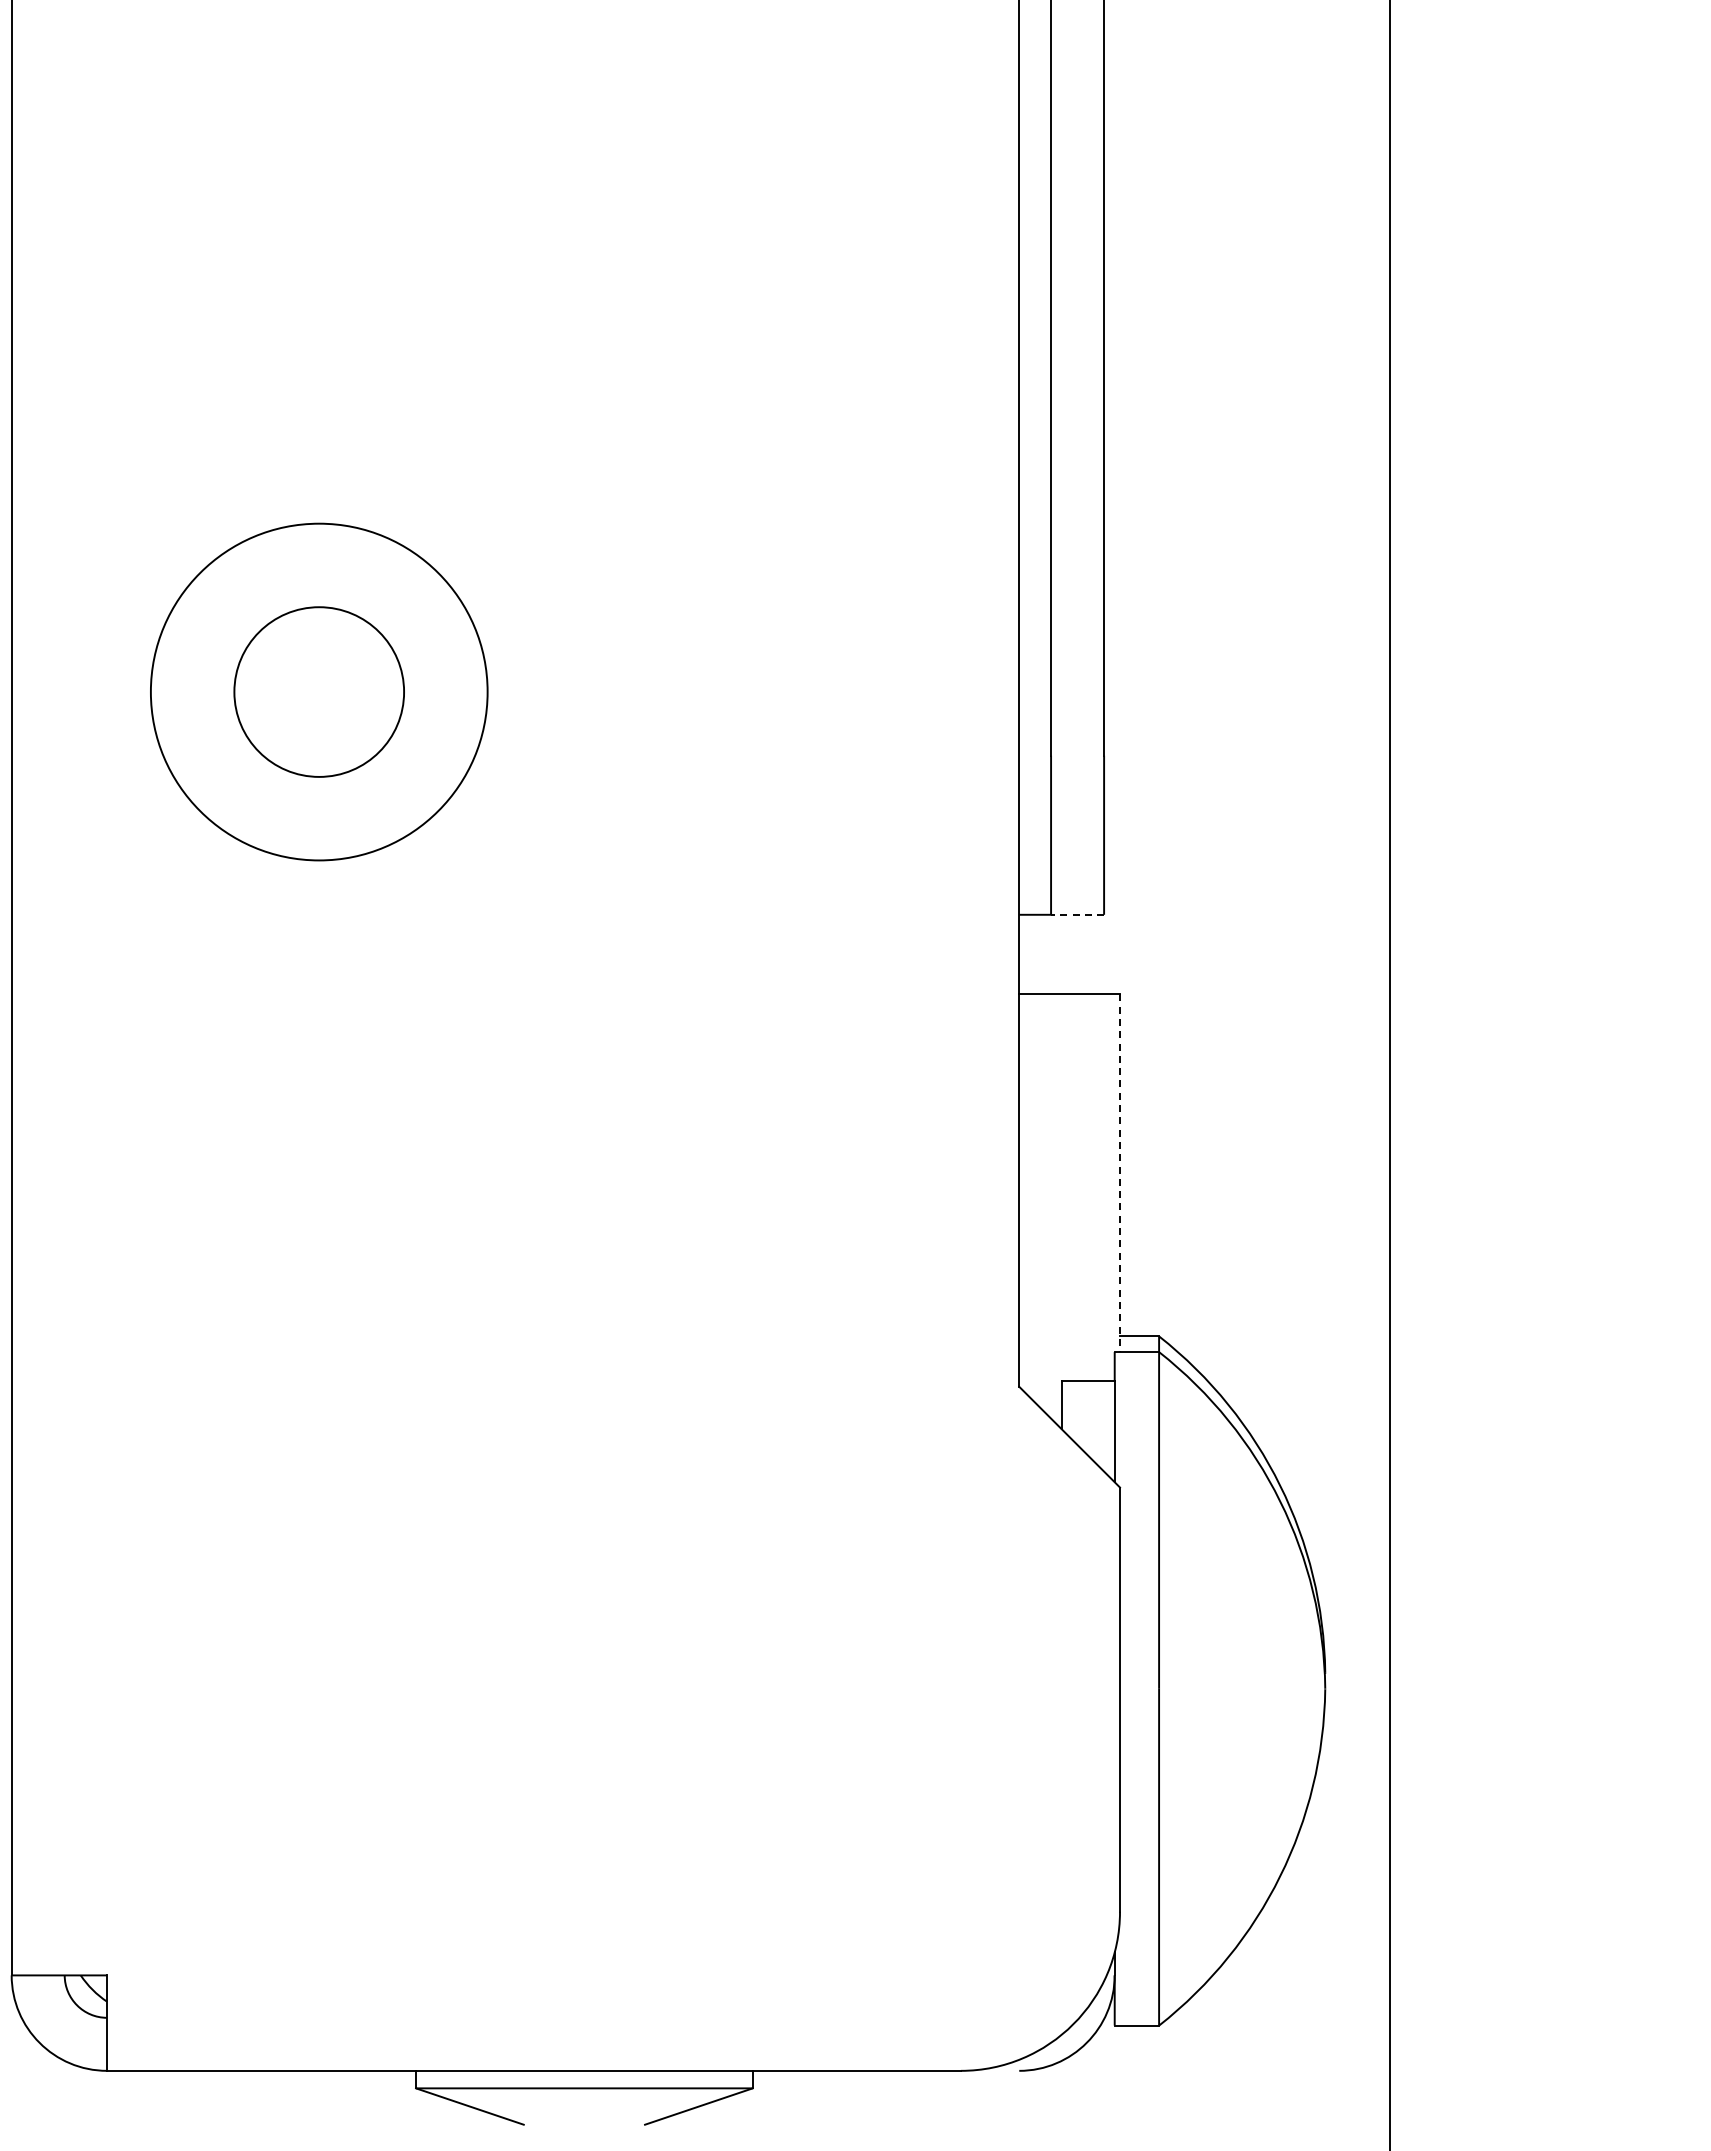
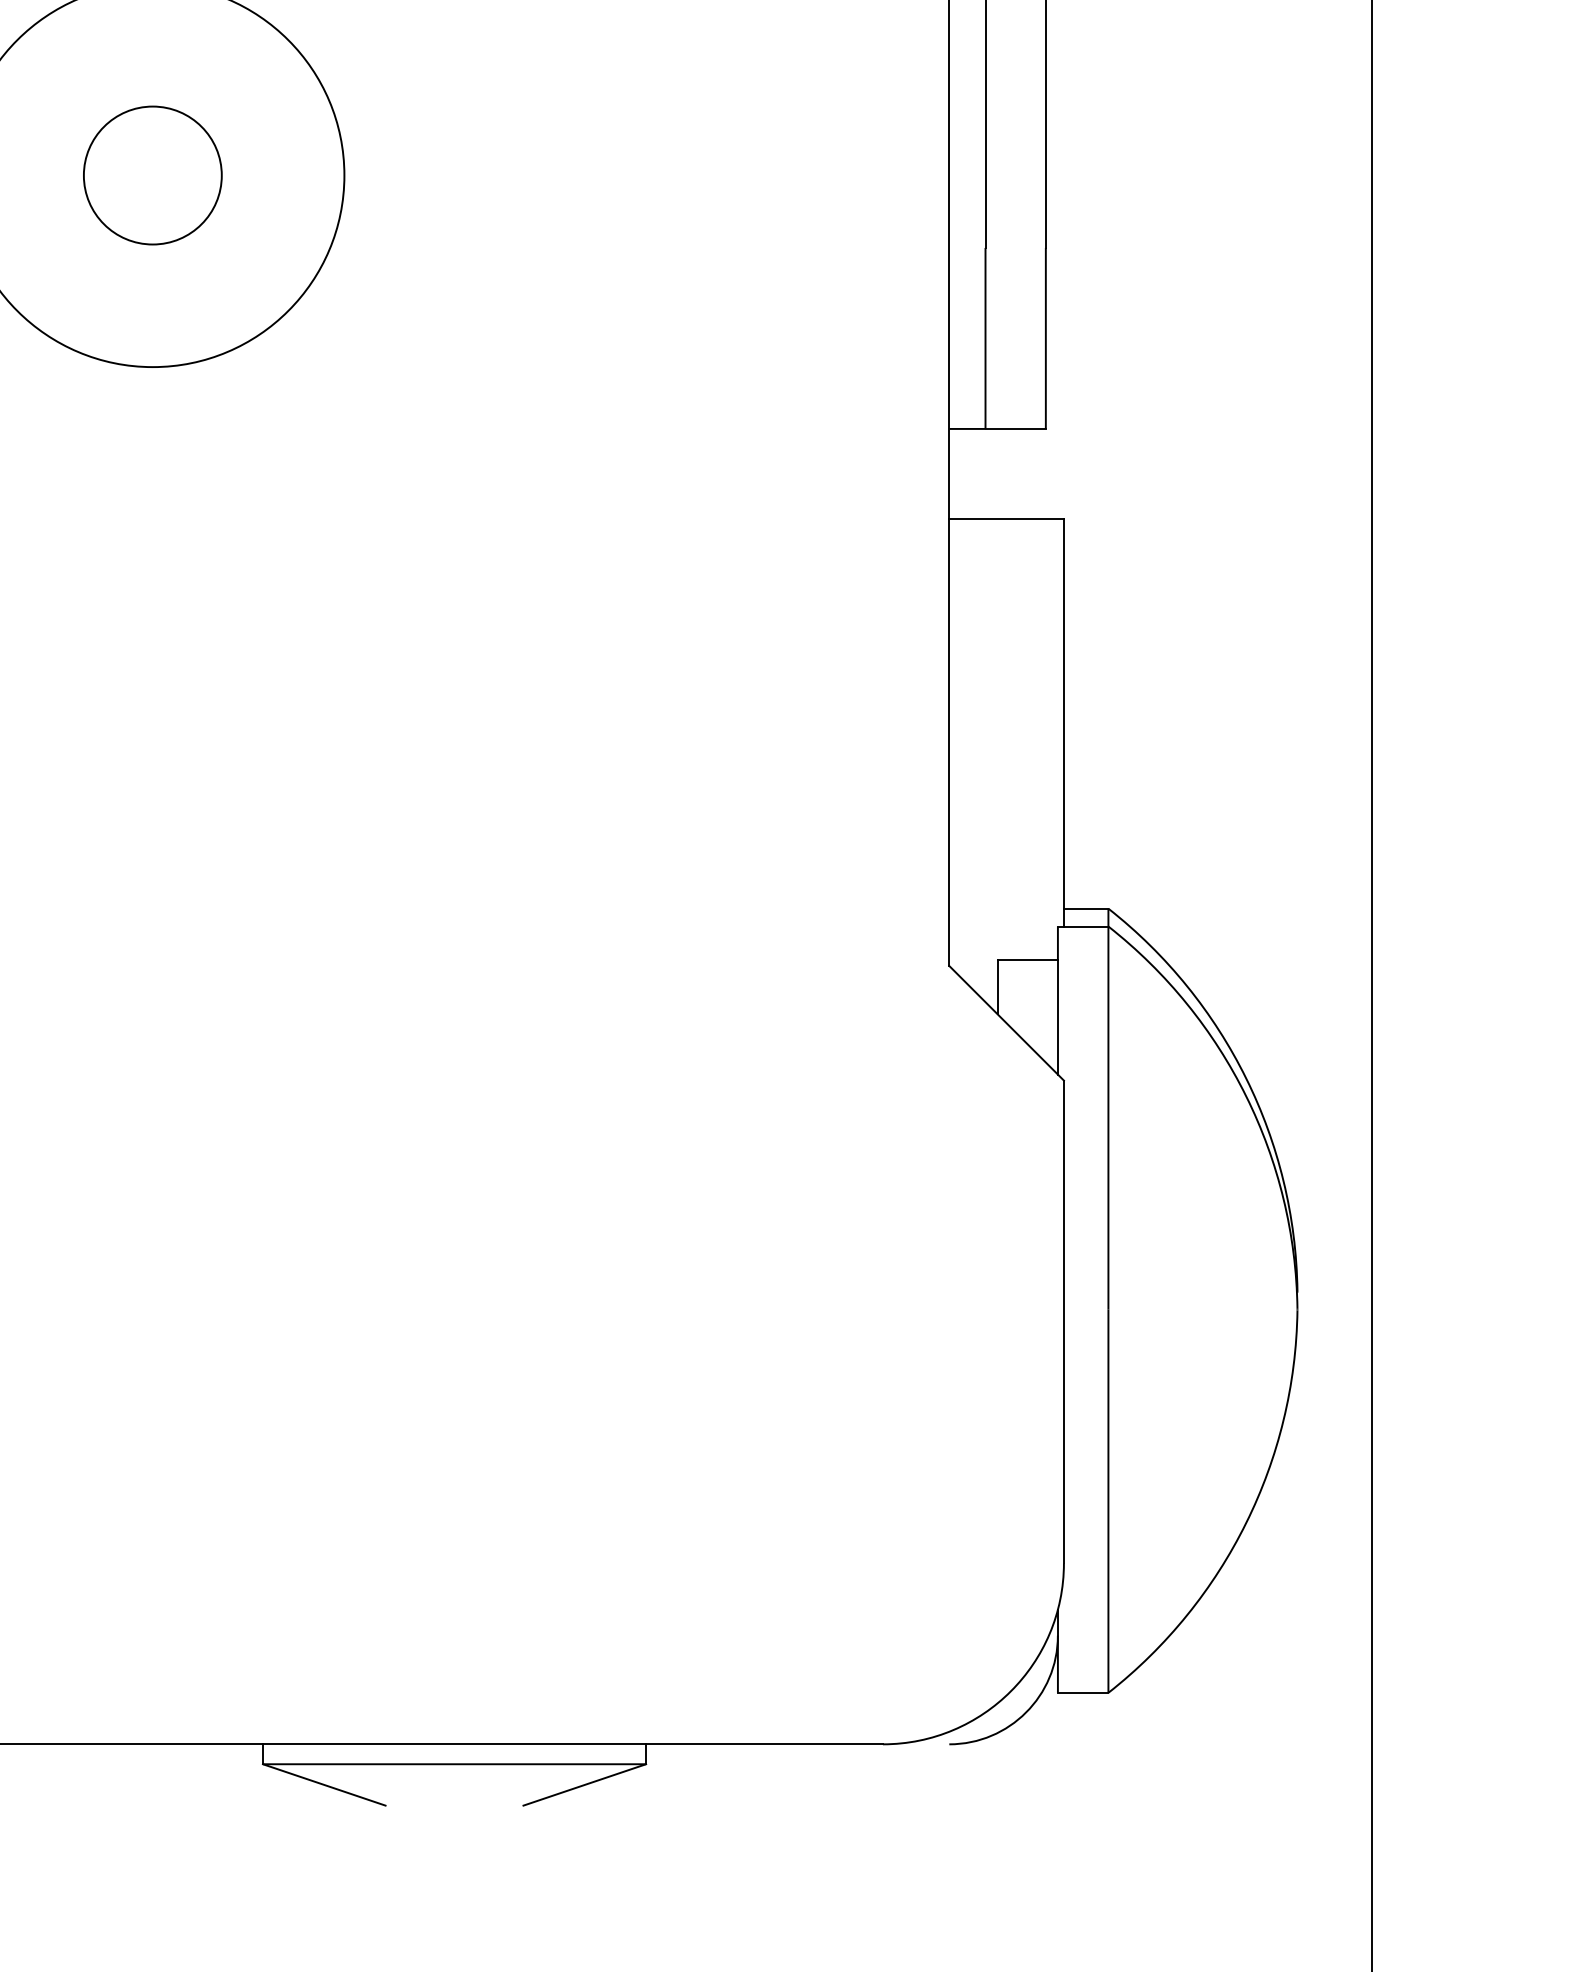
circle: (318, 691) -> (151, 174), size x0.71
line: (1077, 914) -> (1015, 428), dashed -> solid
line: (1120, 1173) -> (1064, 723), dashed -> solid

